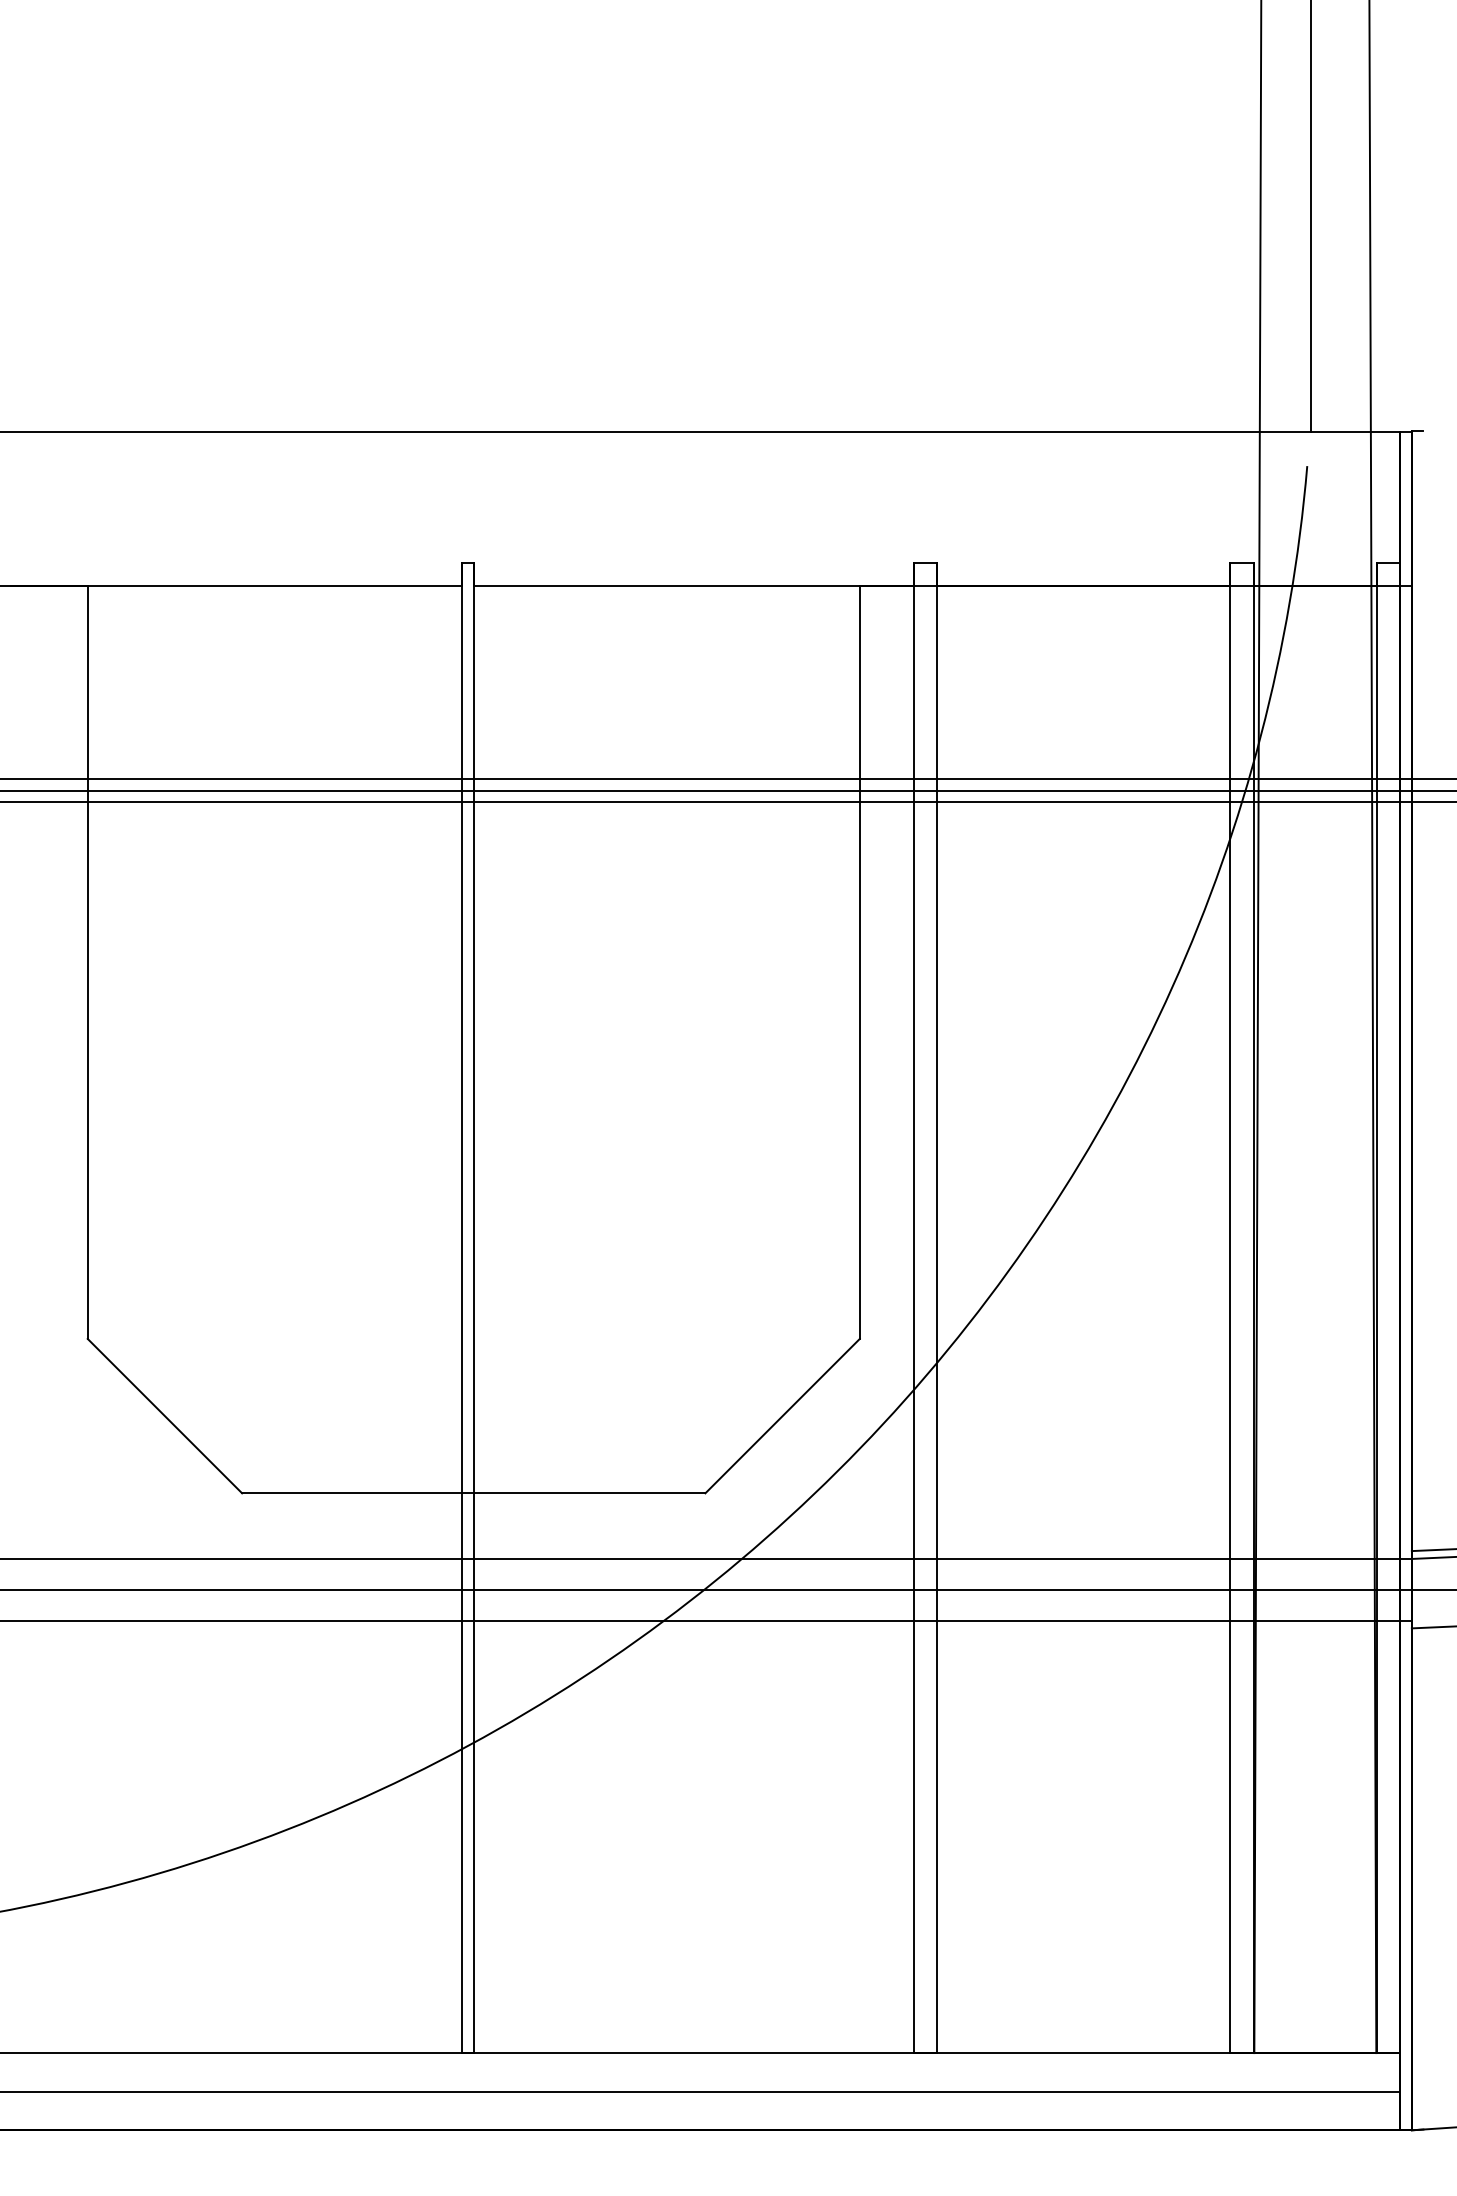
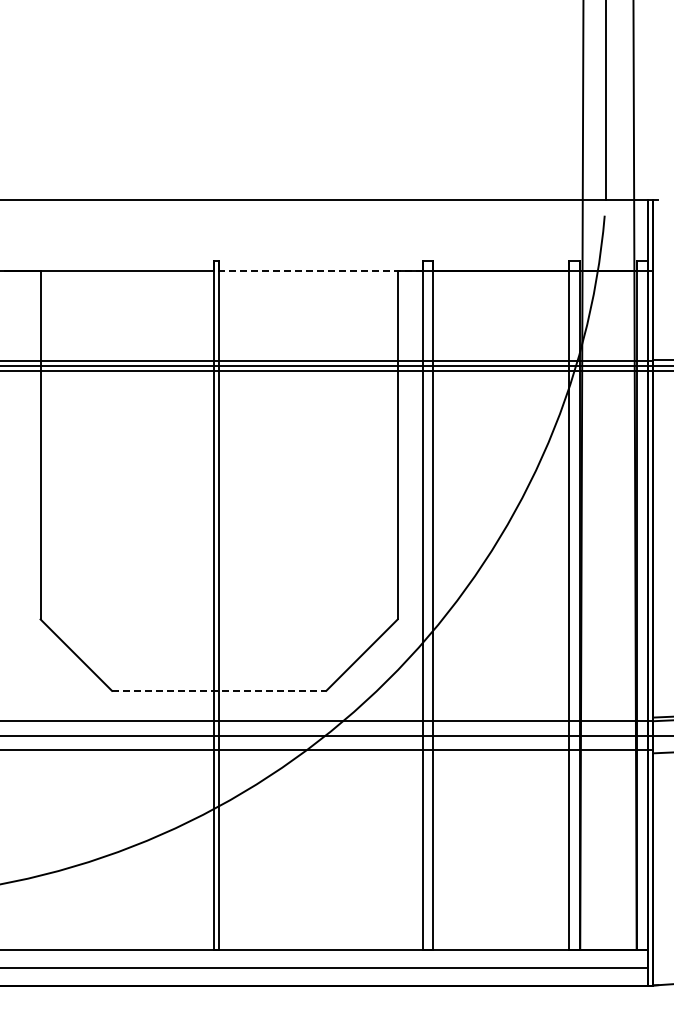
line: (692, 586) -> (320, 271), solid -> dashed
line: (474, 1492) -> (219, 690), solid -> dashed

